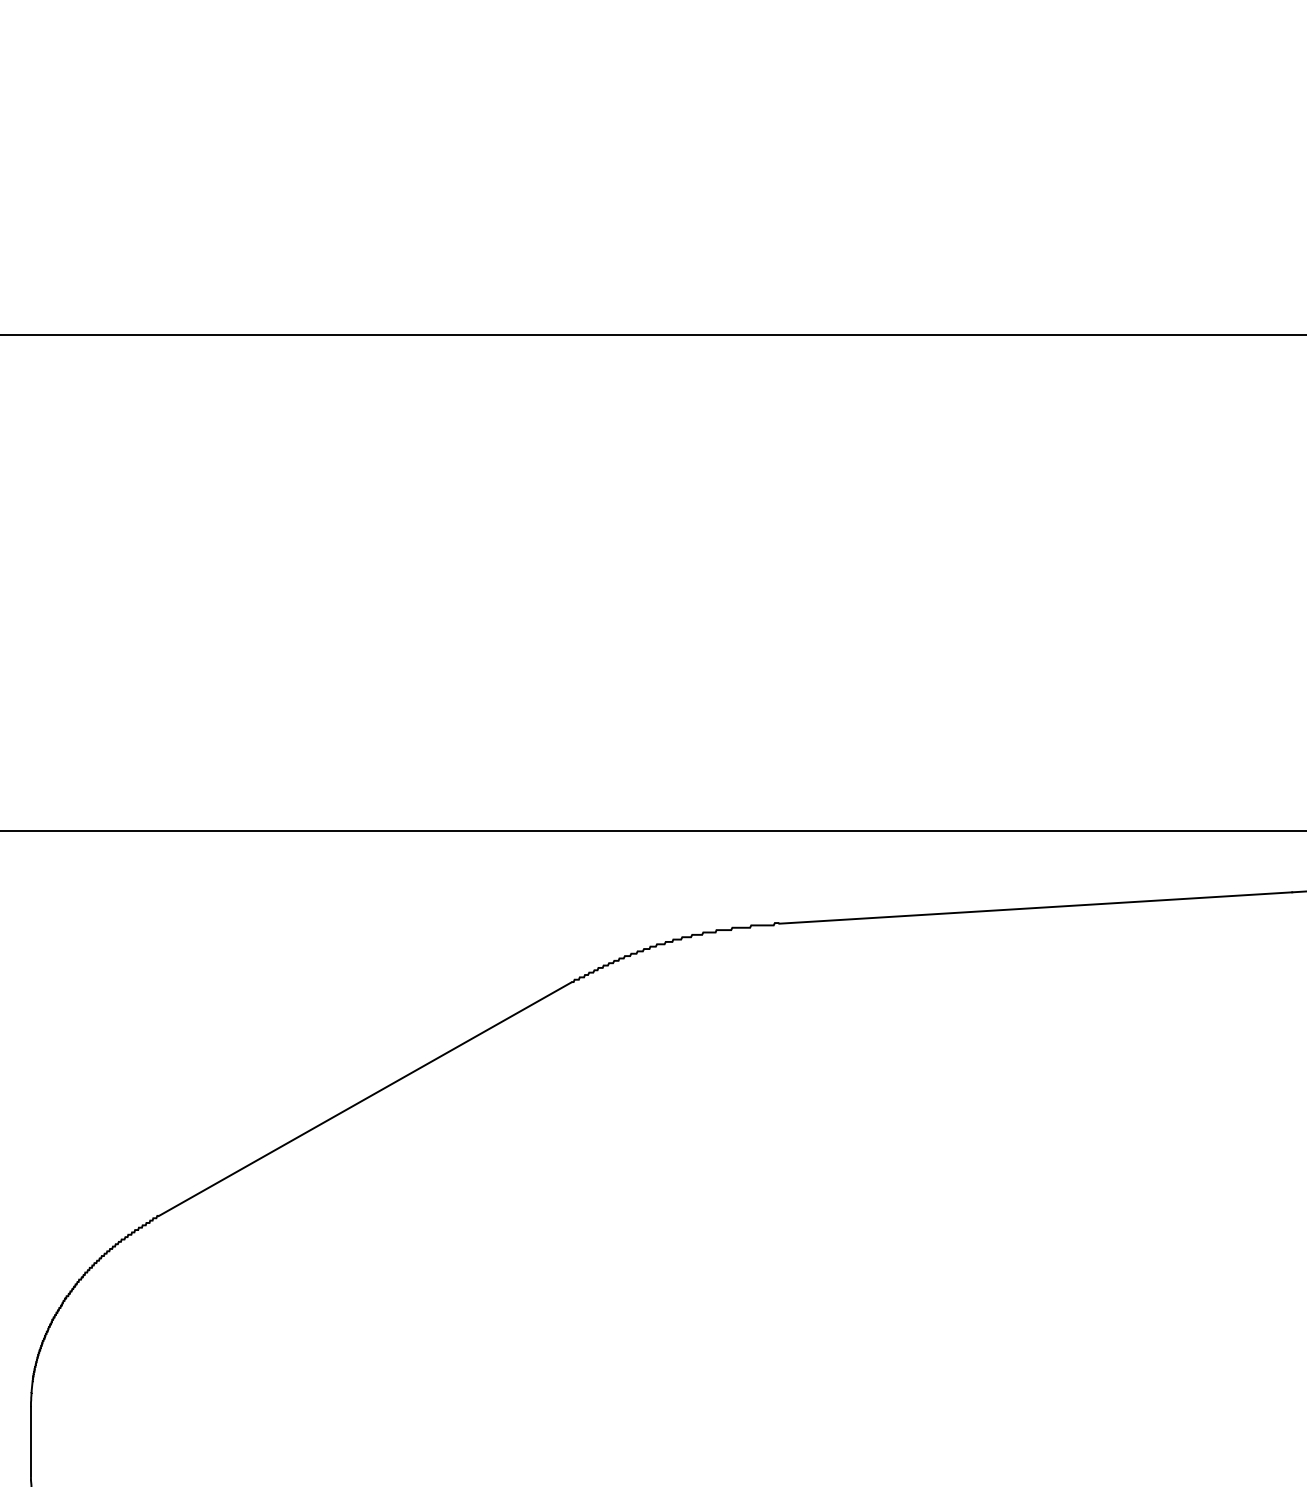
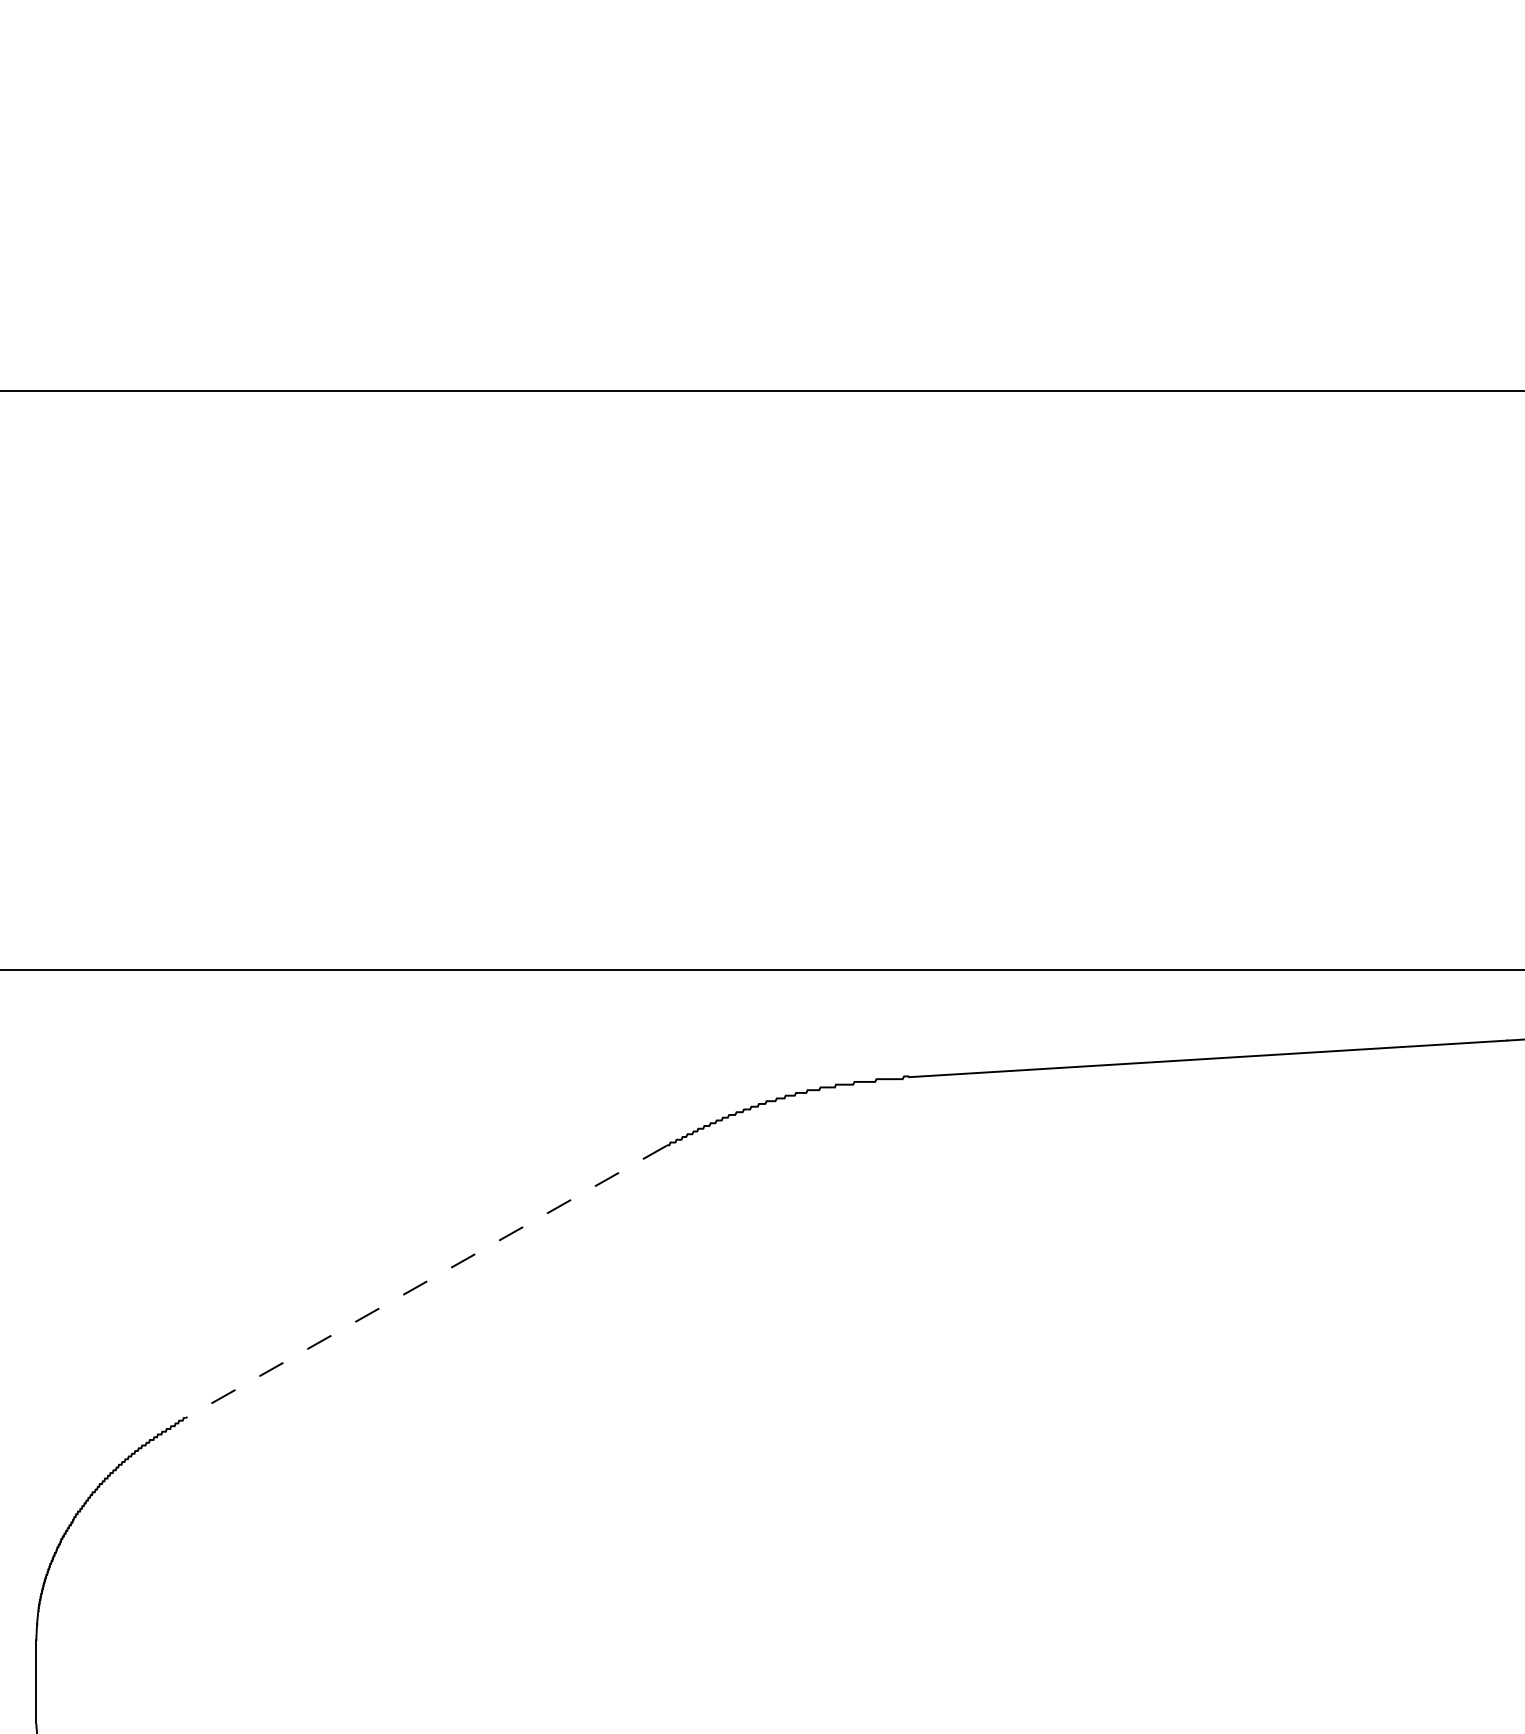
line: (365, 1098) -> (426, 1281), solid -> dashed

